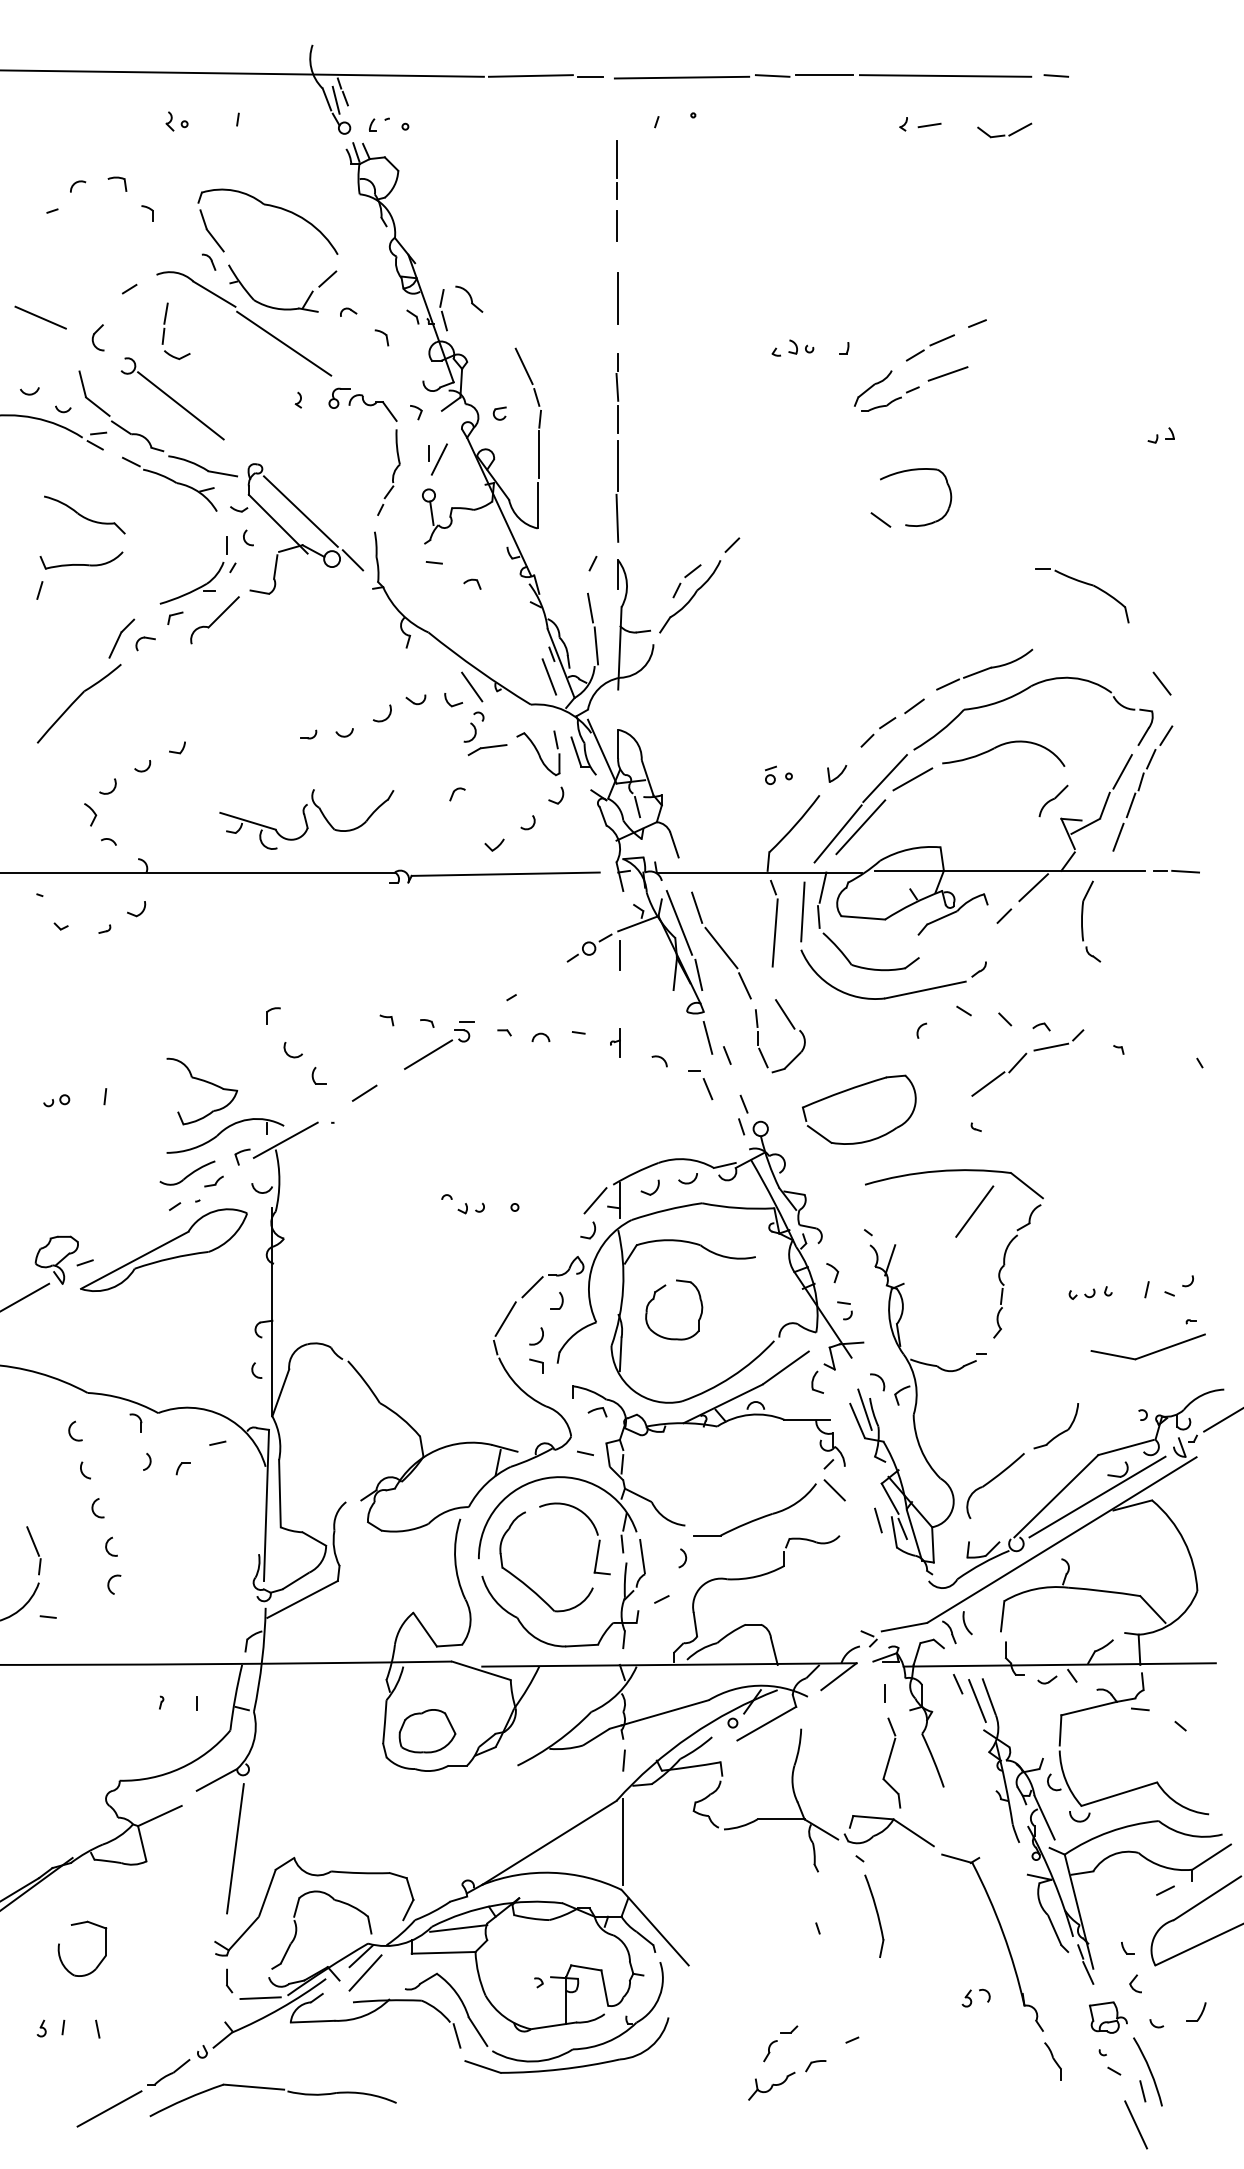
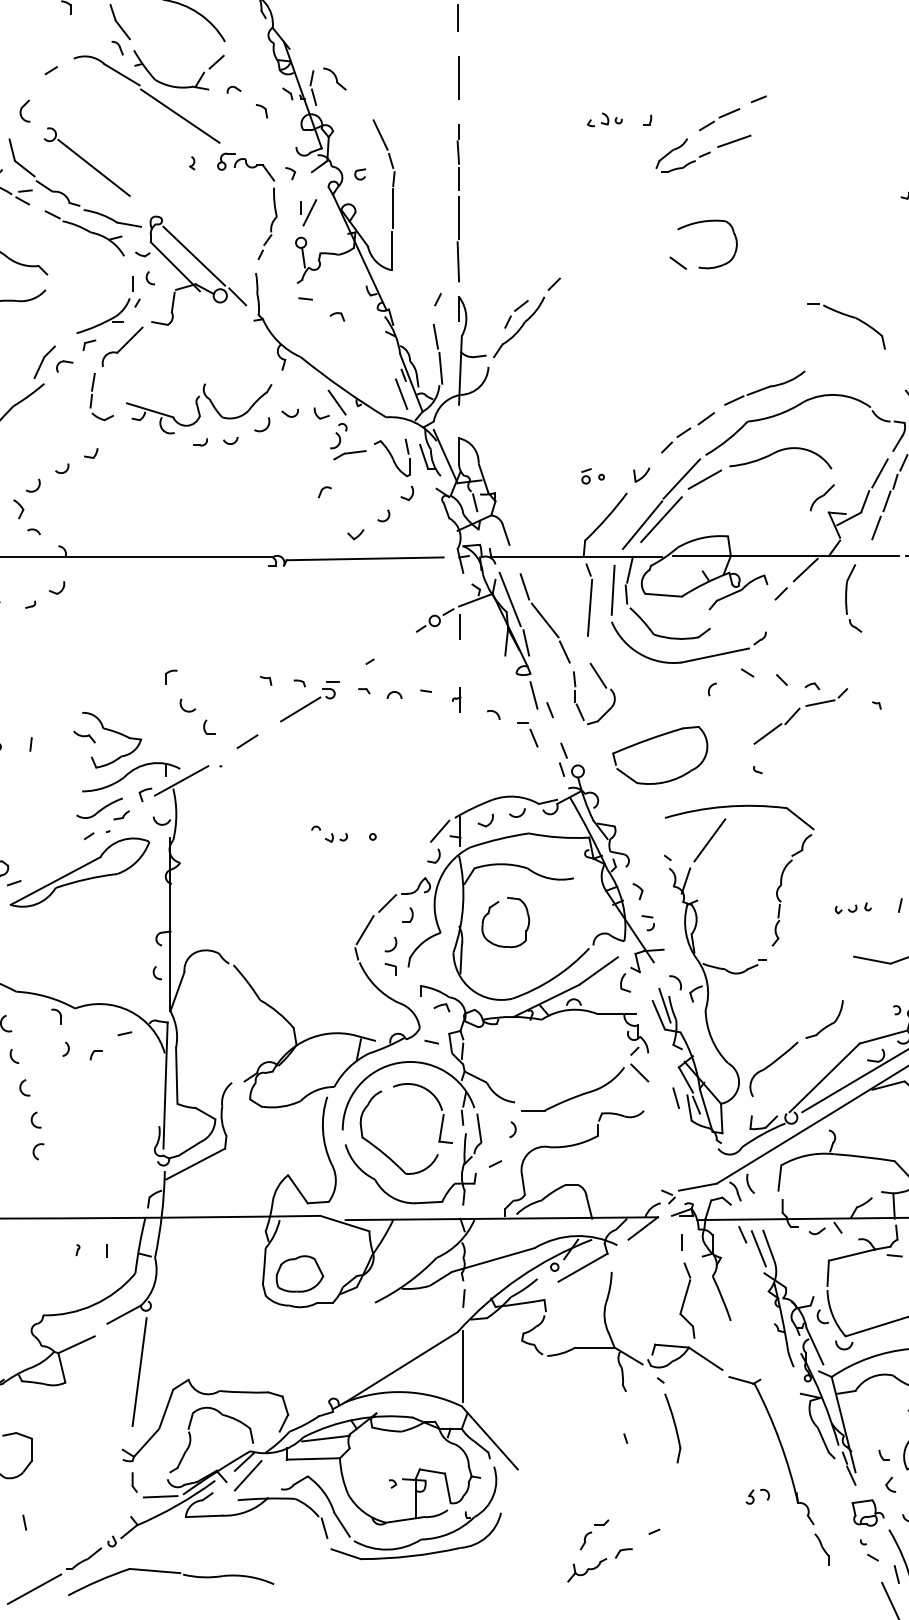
part: (165, 330) -> (92, 396), moved
part: (306, 819) -> (198, 408), moved
part: (169, 1087) -> (84, 736), added
line: (974, 1211) -> (709, 840), moved

